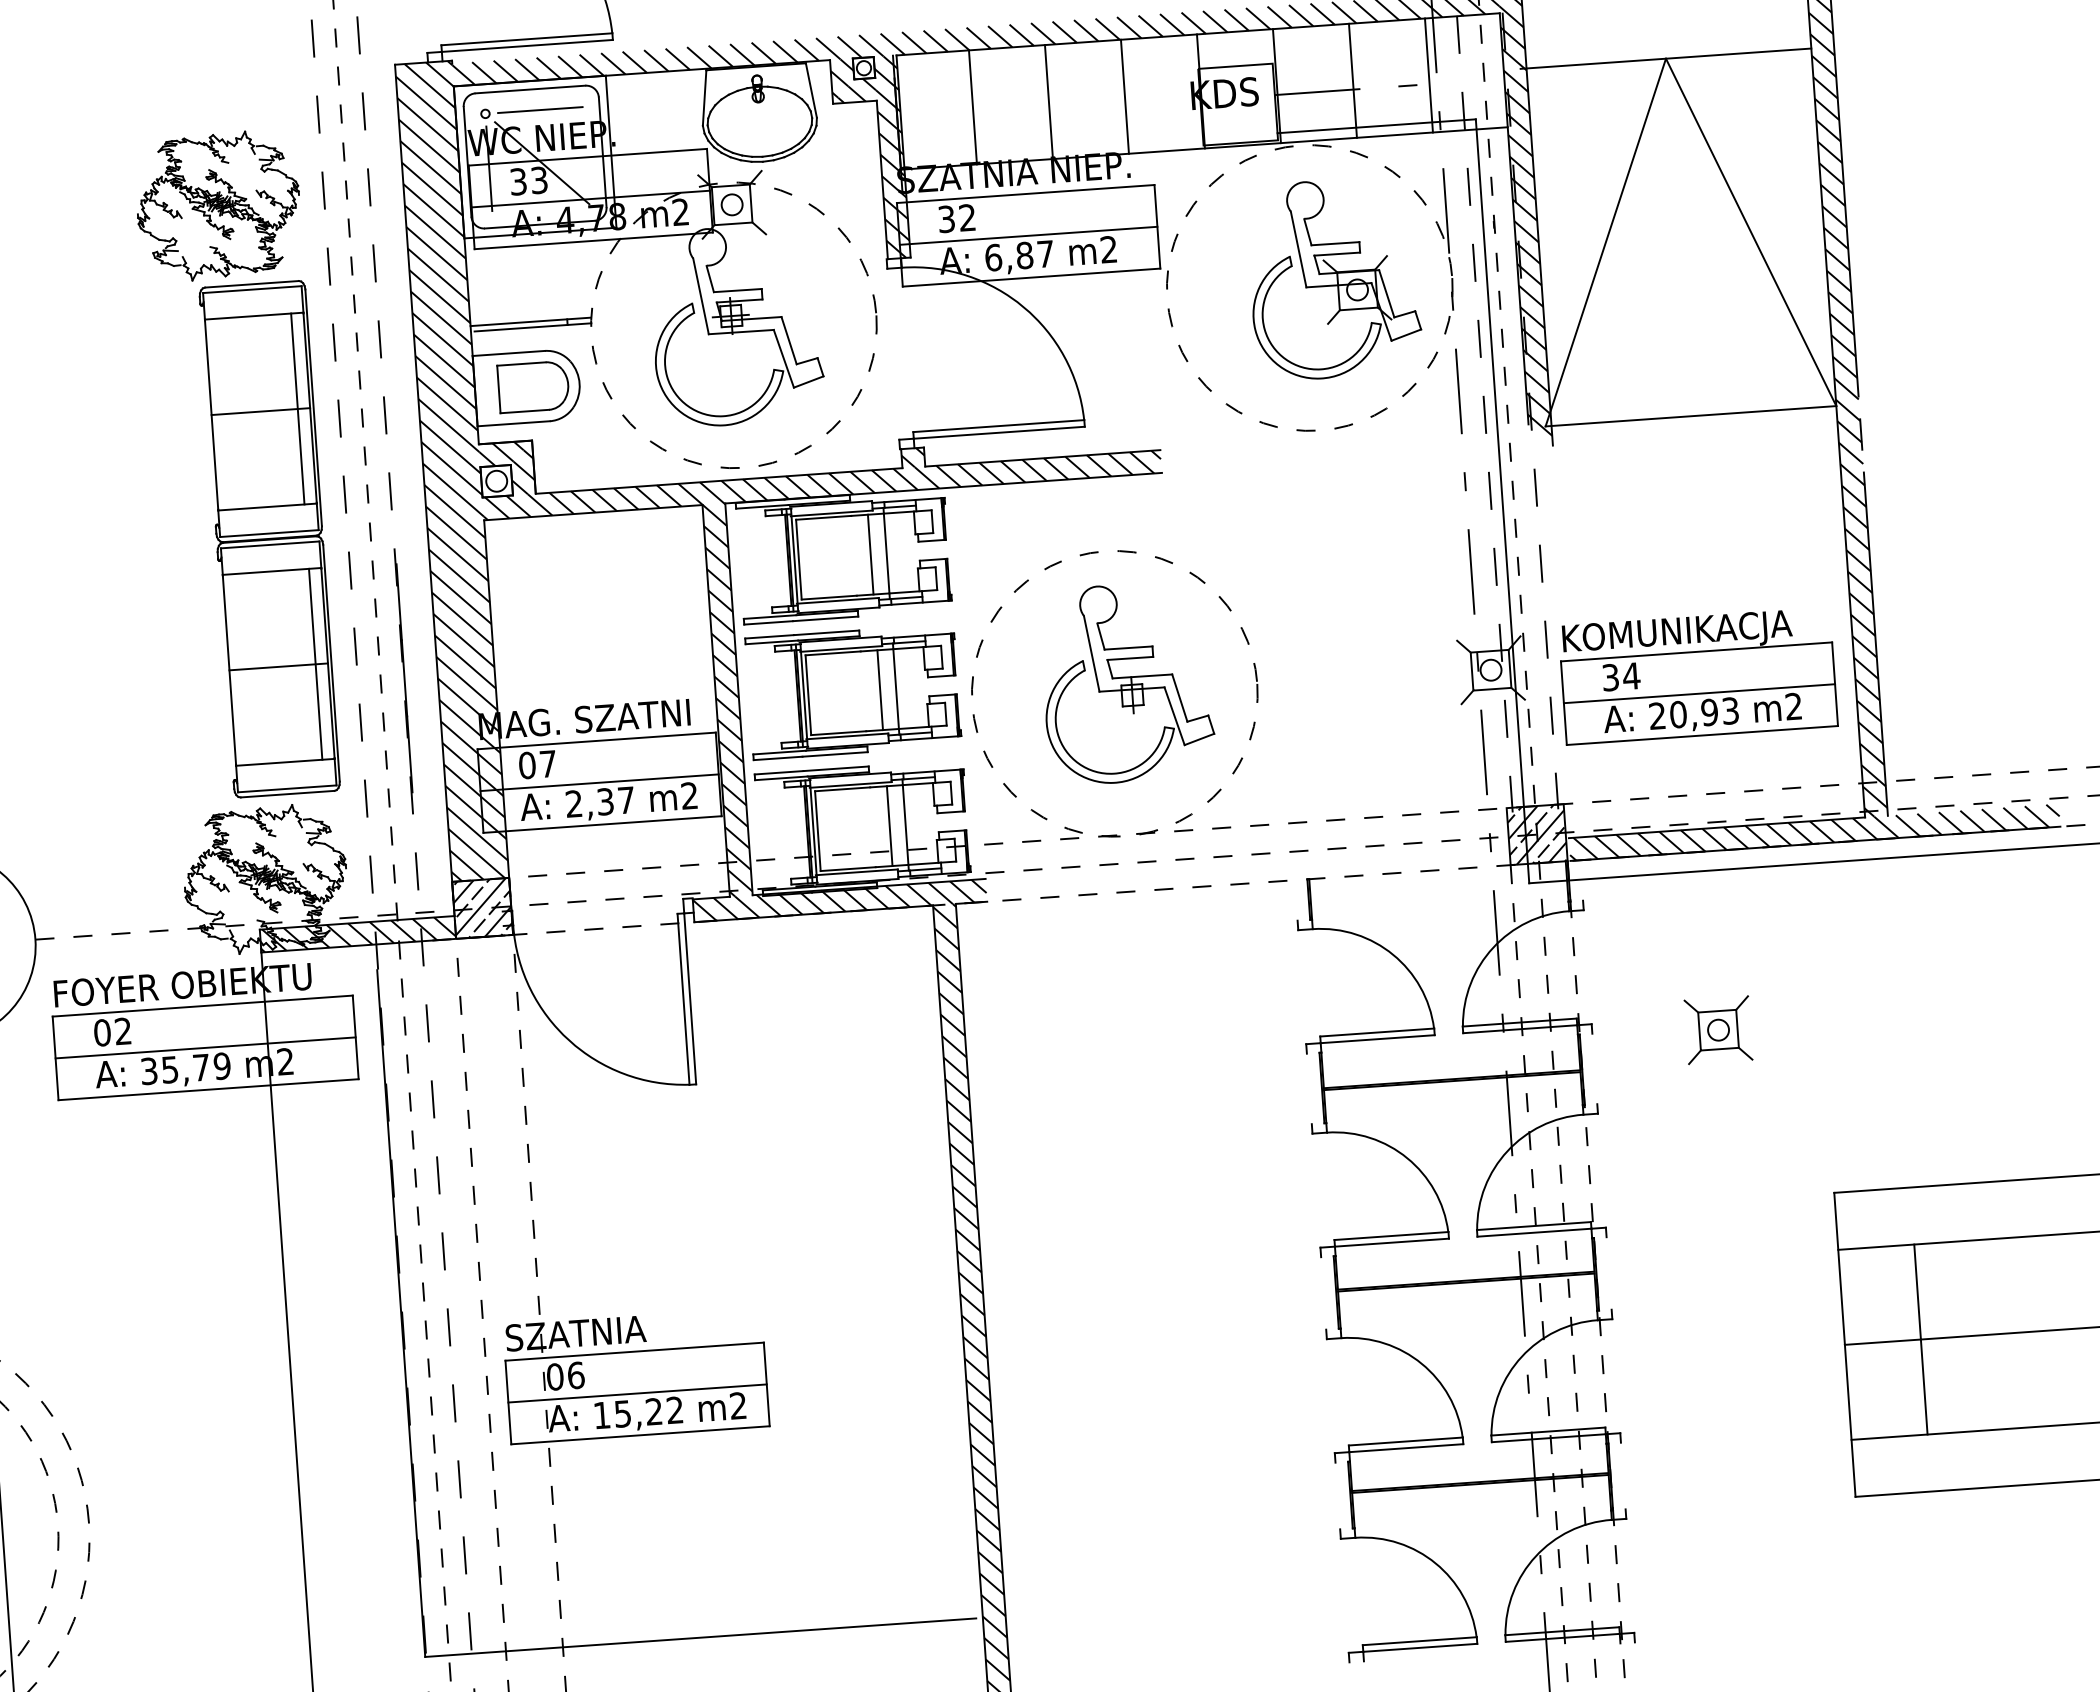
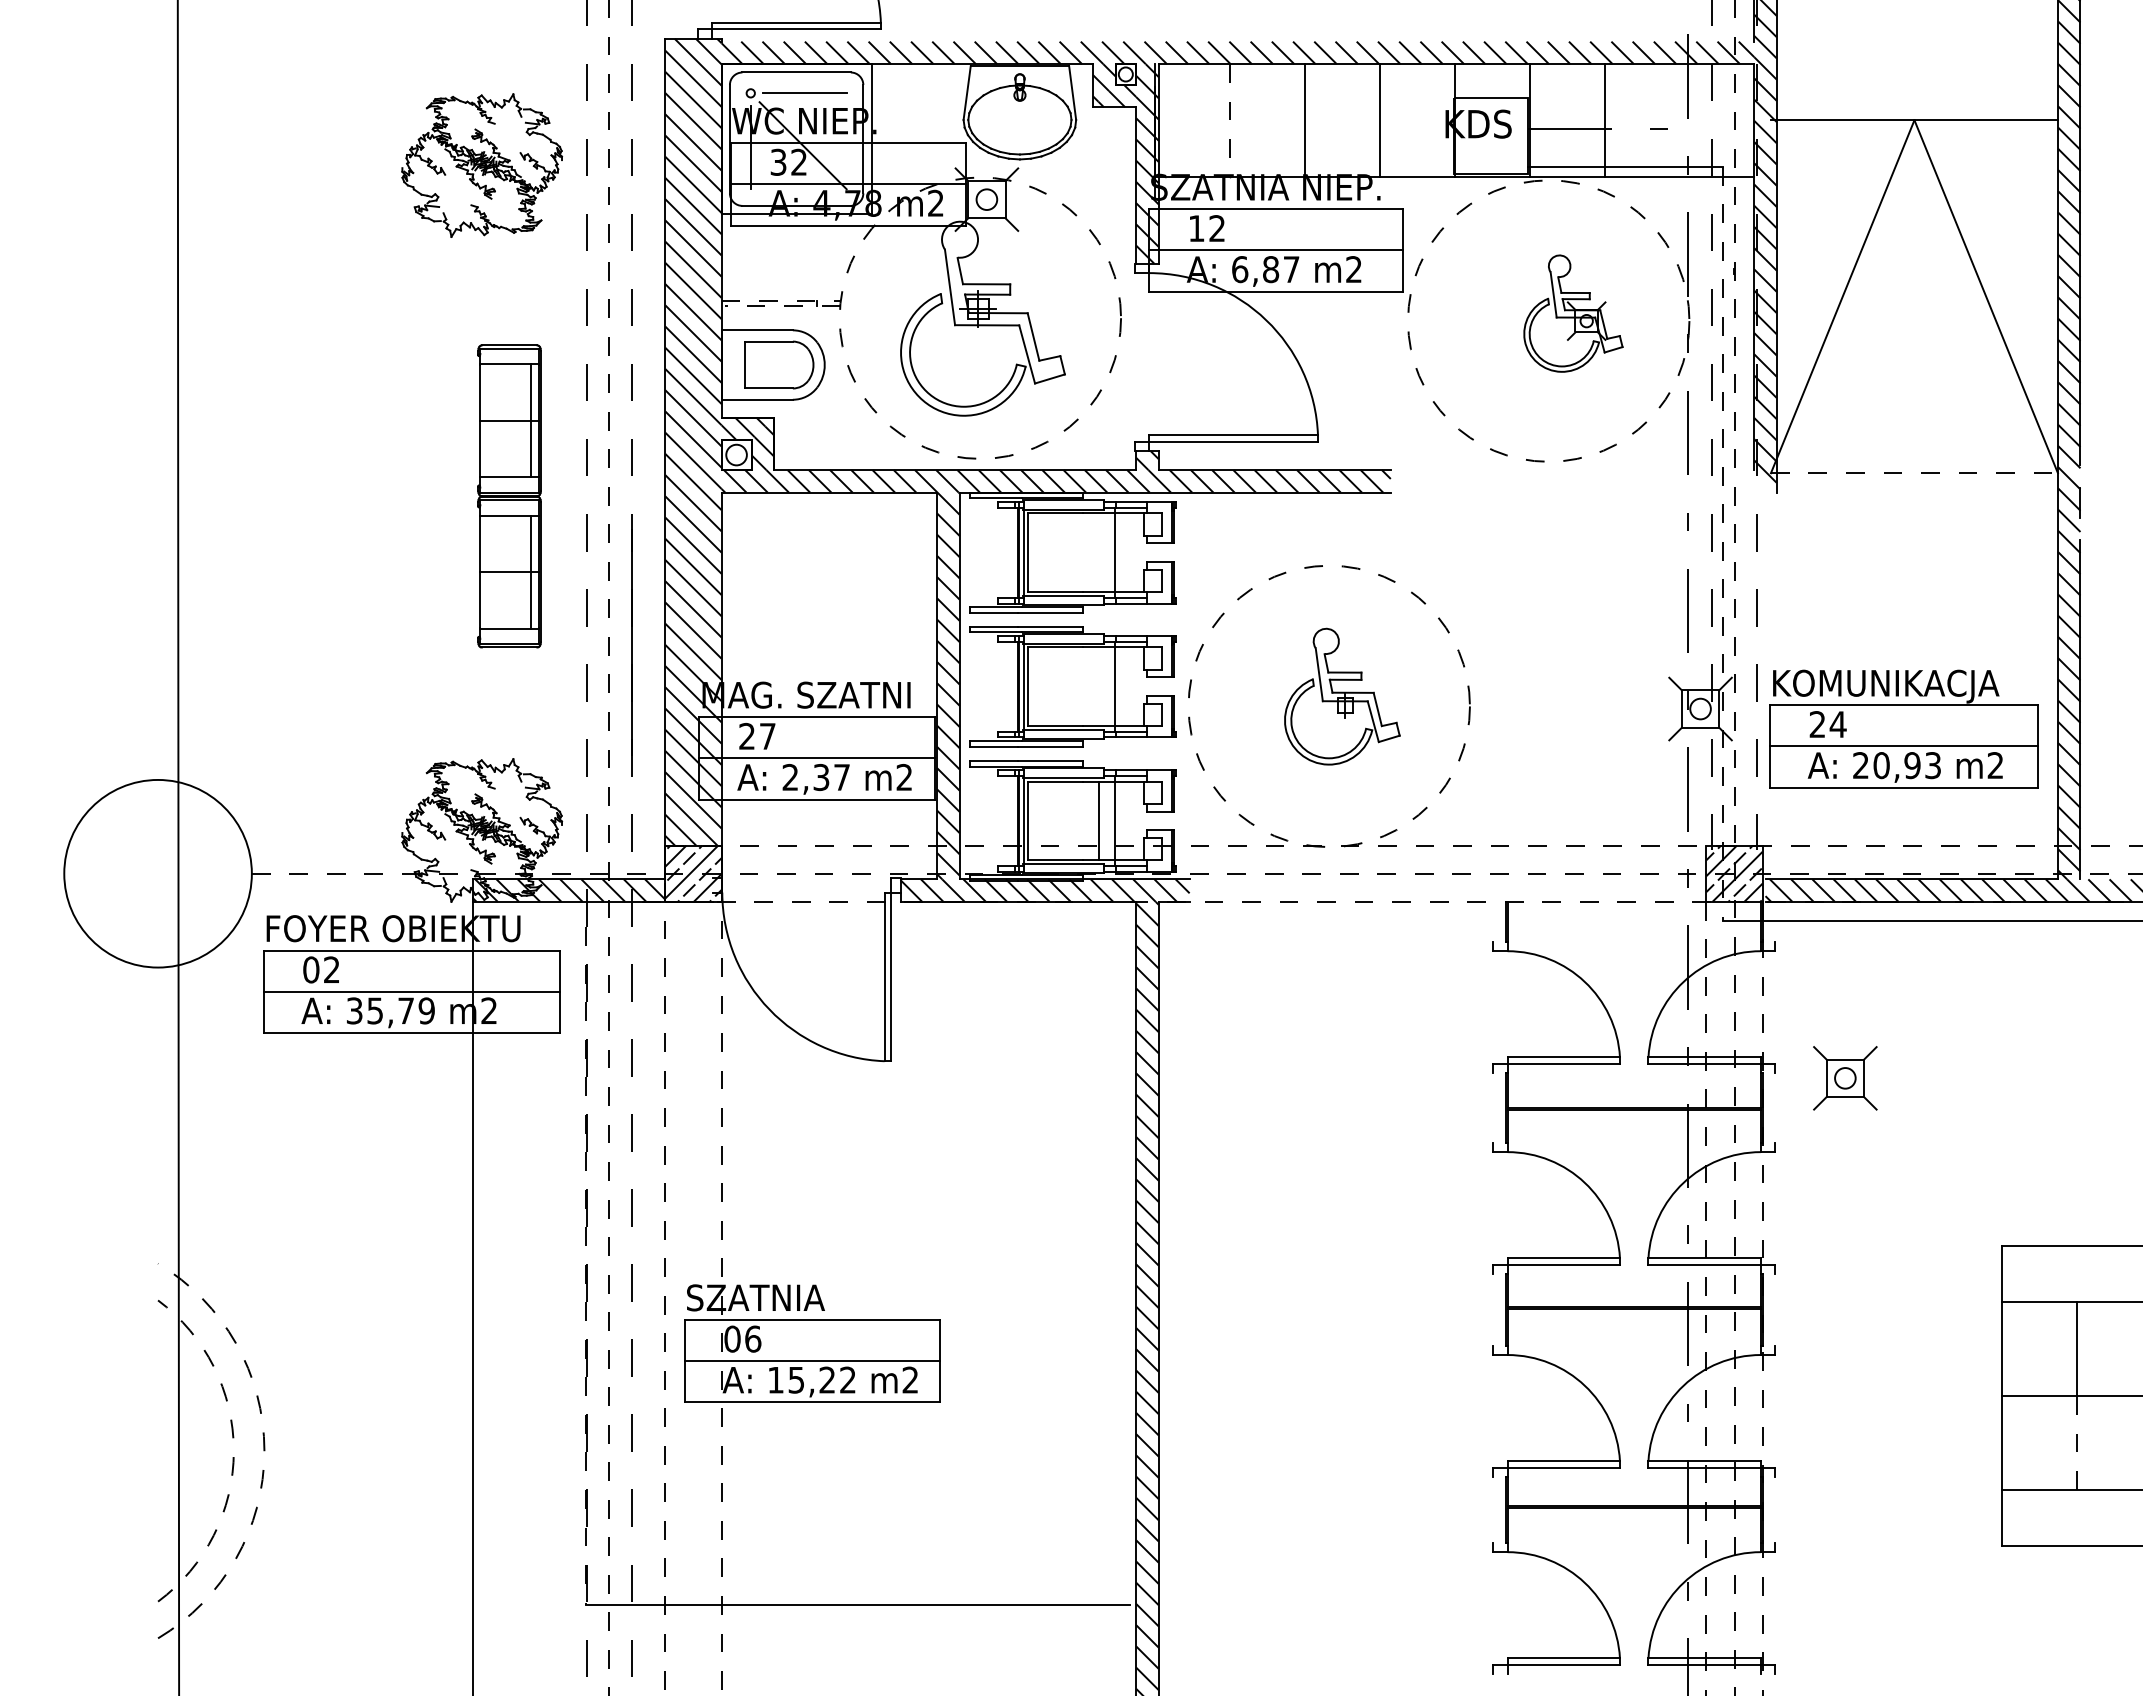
line: (1429, 75) -> (1680, 120), removed
line: (973, 107) -> (1230, 120), solid -> dashed
text: (538, 180) -> (798, 162), 33 -> 32
text: (946, 219) -> (1196, 228), 32 -> 12
part: (1334, 278) -> (1573, 313), size x0.6
line: (531, 321) -> (781, 300), solid -> dashed
line: (532, 327) -> (782, 306), solid -> dashed
line: (1691, 416) -> (1914, 473), solid -> dashed
line: (1502, 501) -> (1723, 544), solid -> dashed
part: (269, 539) -> (509, 496), size x0.6
line: (871, 554) -> (1099, 552), removed
text: (1610, 677) -> (1817, 724), 34 -> 24
part: (1127, 682) -> (1342, 696), size x0.7
line: (880, 689) -> (1099, 686), removed
text: (527, 765) -> (747, 736), 07 -> 27
part: (1718, 1030) -> (1845, 1078), moved
line: (401, 1313) -> (585, 1266), solid -> dashed
line: (1923, 1387) -> (2076, 1443), solid -> dashed

